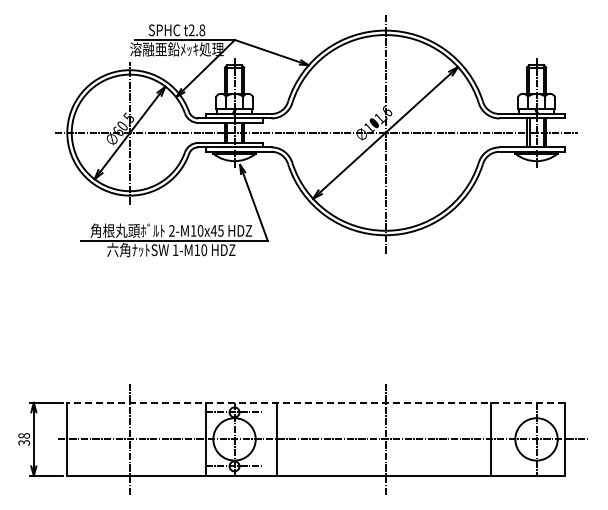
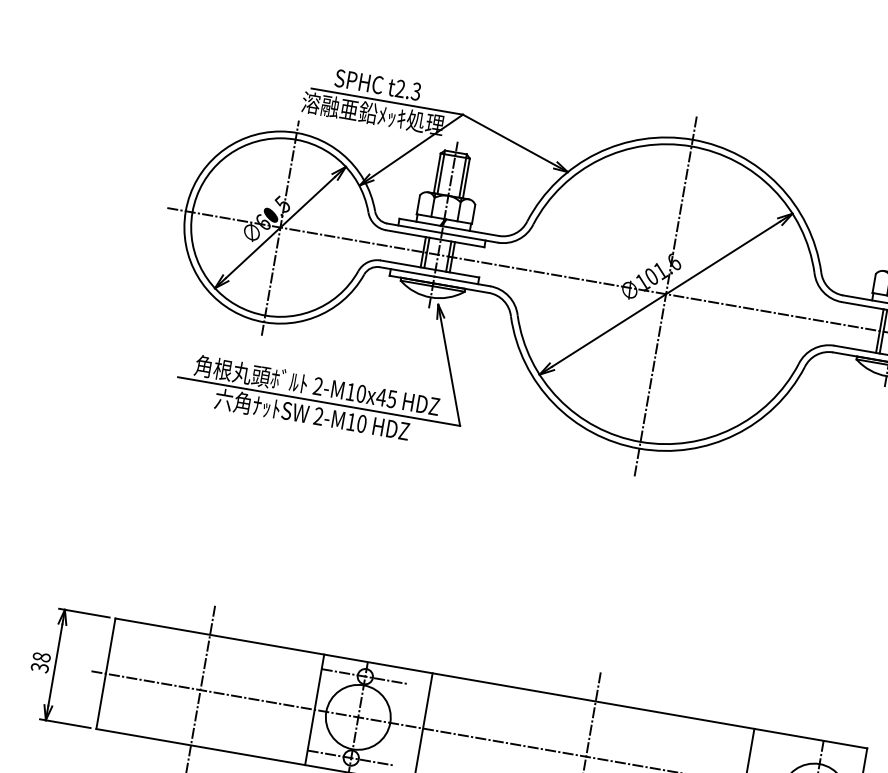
text: (202, 29) -> (416, 90), t2.8 -> t2.3
text: (175, 249) -> (318, 415), 1-M10 -> 2-M10
line: (315, 402) -> (490, 682), dashed -> solid

